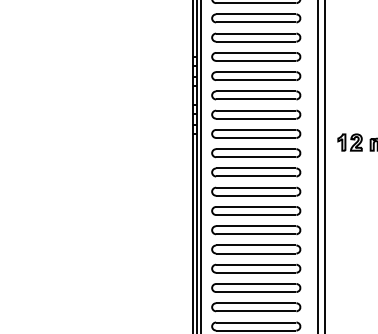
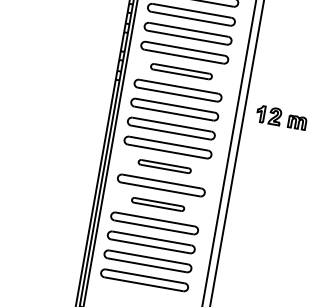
part: (256, 114) -> (181, 71), size x0.7
part: (256, 210) -> (165, 166), size x0.6
part: (256, 249) -> (158, 204), size x0.6

